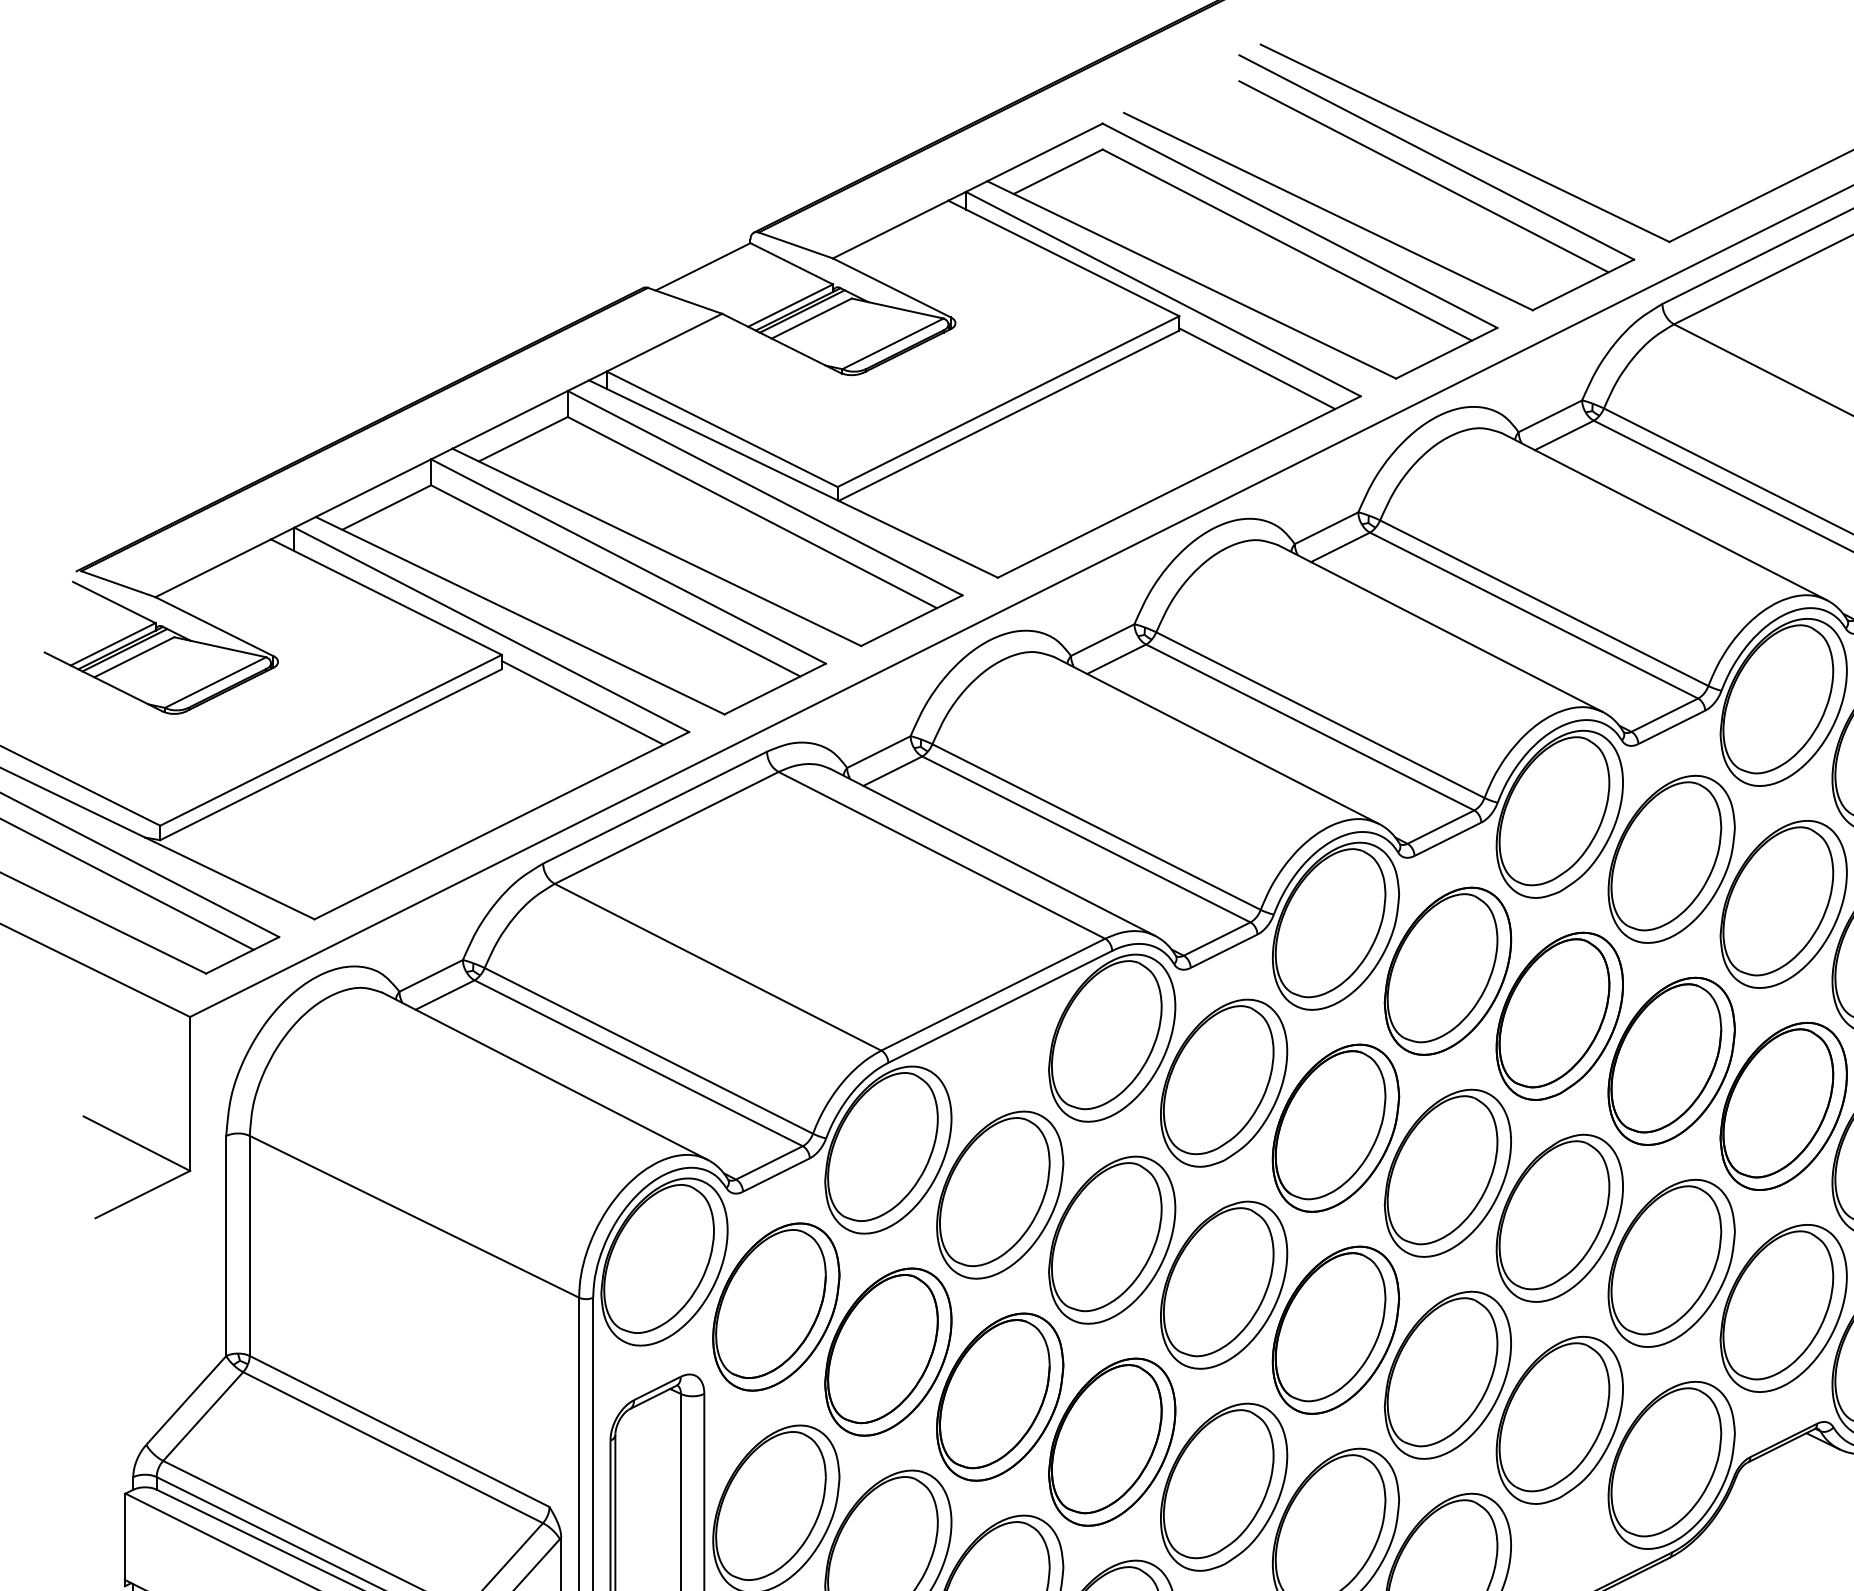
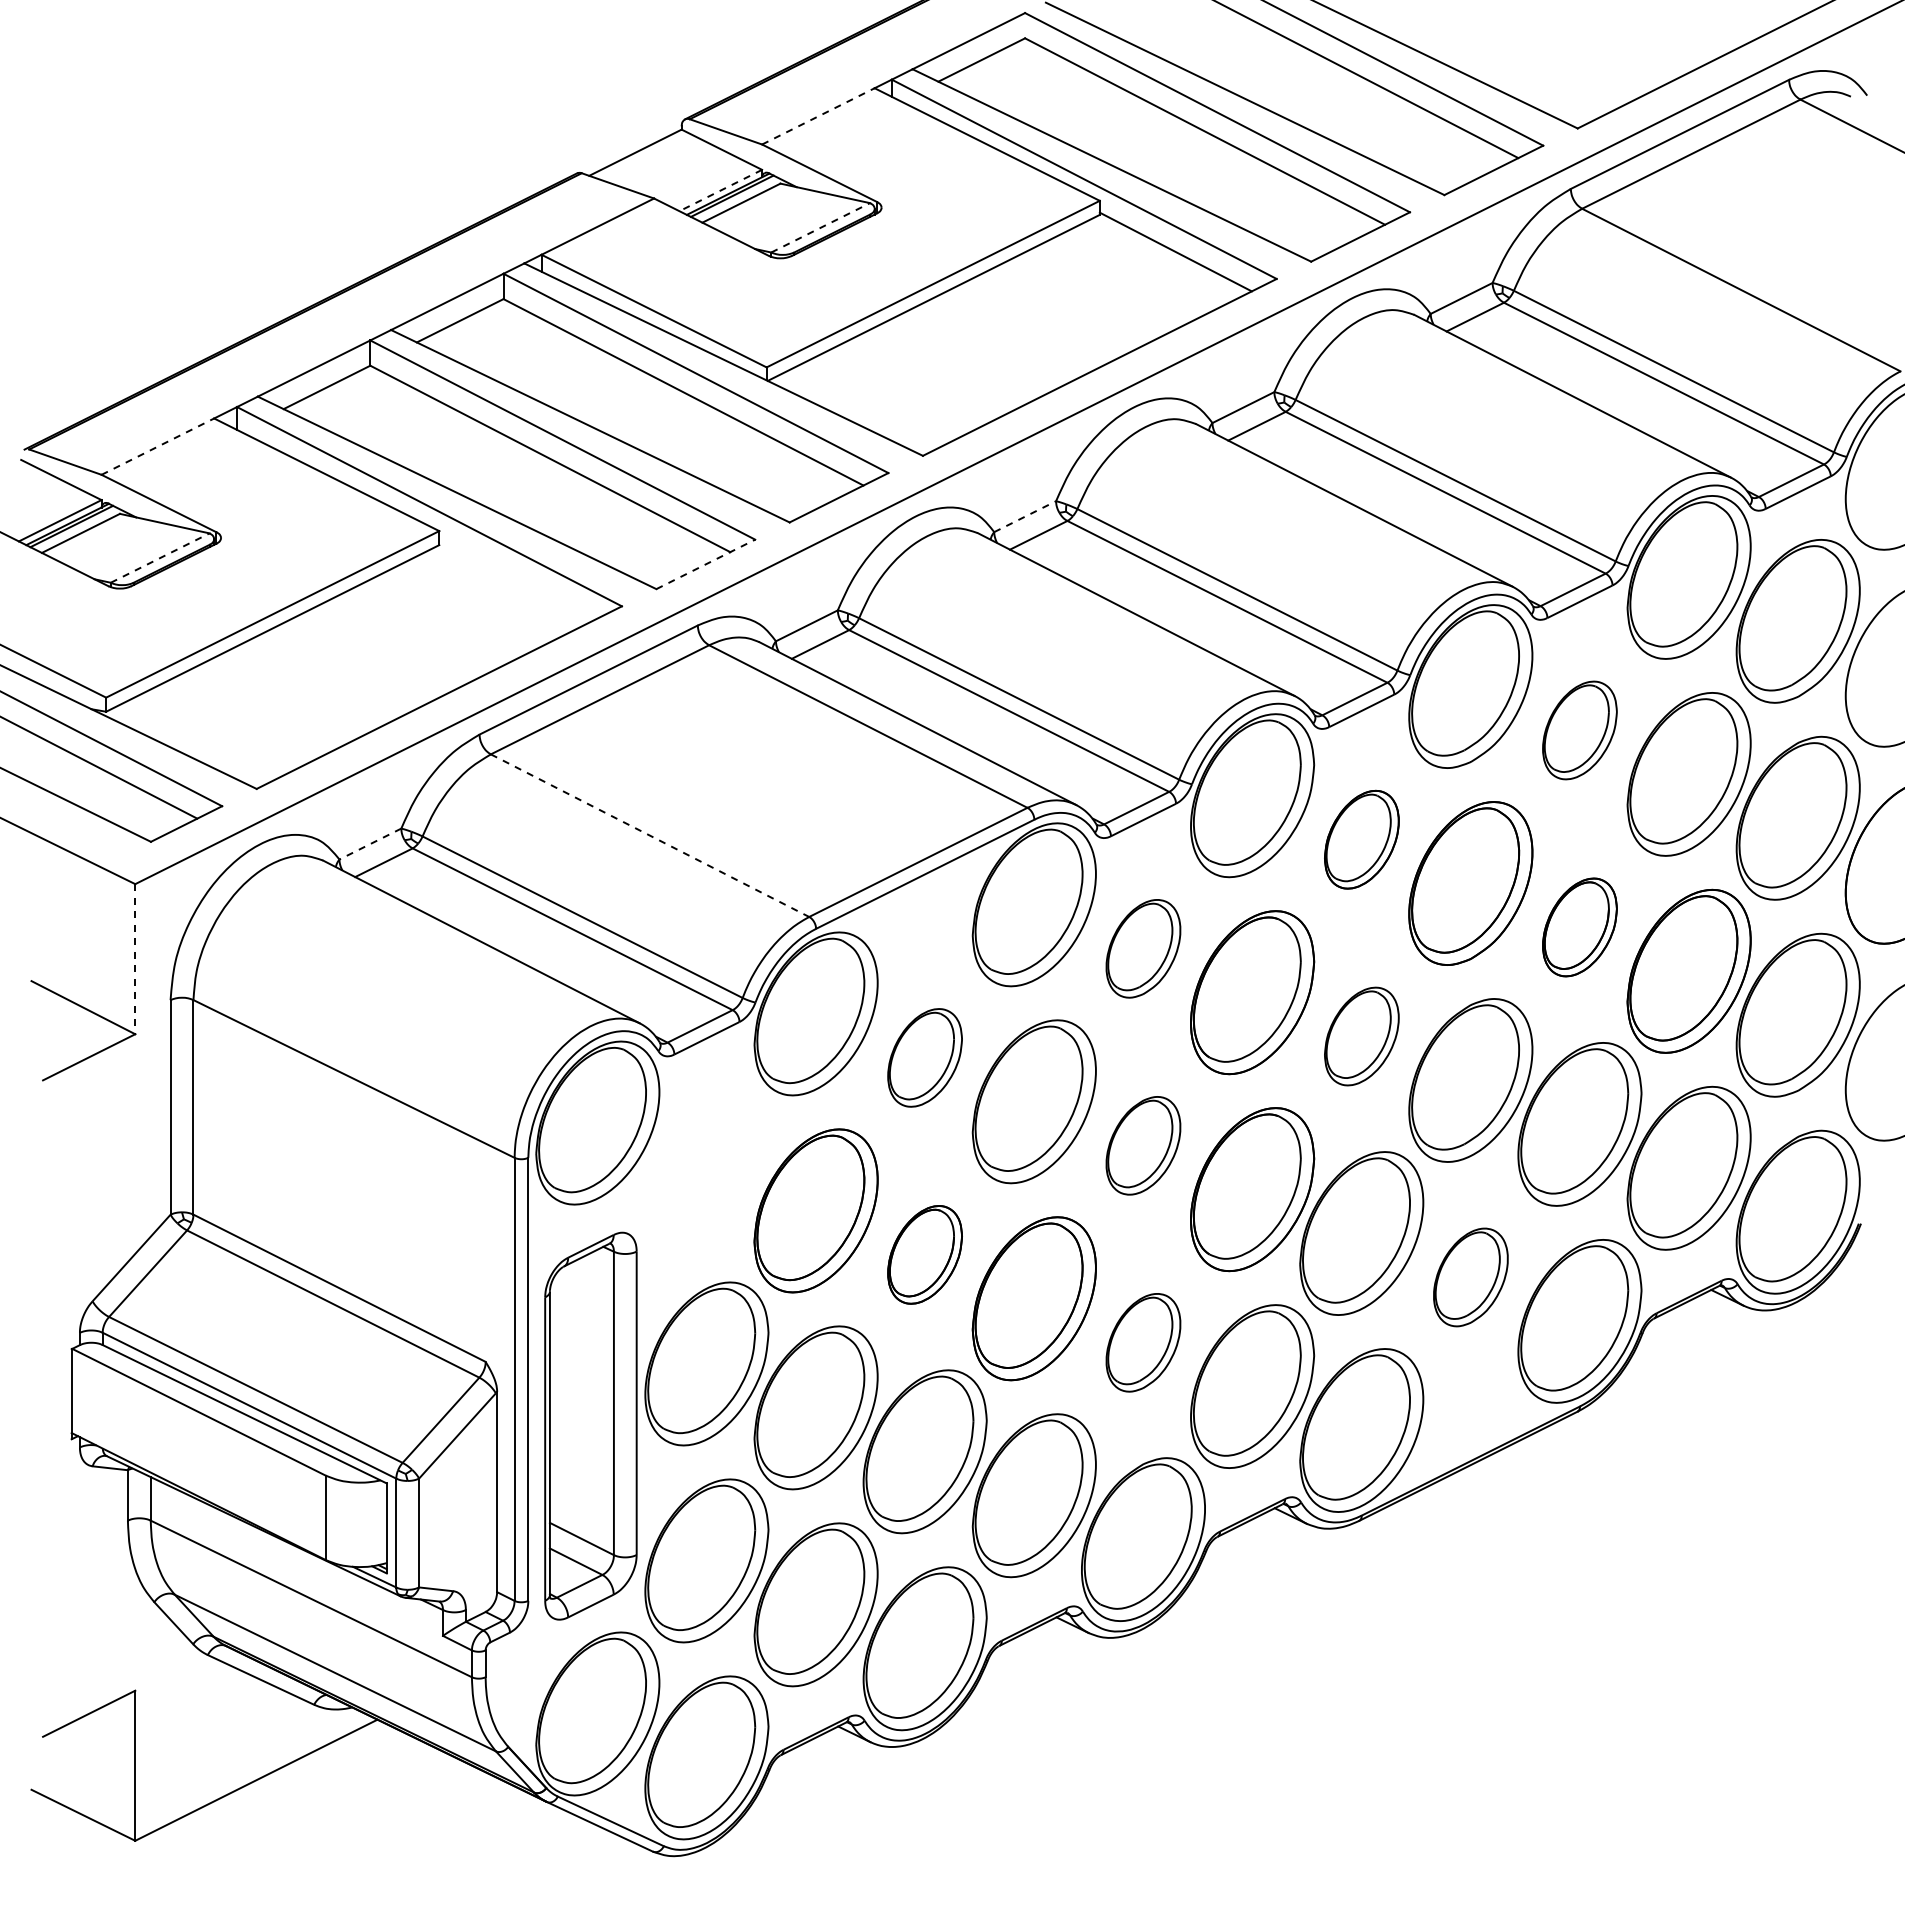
line: (890, 229) -> (818, 116), solid -> dashed
line: (790, 305) -> (720, 190), solid -> dashed
line: (893, 343) -> (821, 227), solid -> dashed
line: (212, 568) -> (157, 446), solid -> dashed
line: (1103, 639) -> (1025, 516), solid -> dashed
line: (215, 681) -> (160, 557), solid -> dashed
line: (775, 689) -> (706, 564), solid -> dashed
line: (583, 702) -> (518, 577), removed
part: (1671, 859) -> (1579, 730), size x0.6
line: (718, 967) -> (650, 835), solid -> dashed
part: (1447, 971) -> (1361, 839), size x0.6
line: (431, 976) -> (370, 844), solid -> dashed
part: (1671, 1061) -> (1579, 927), size x0.6
part: (1224, 1082) -> (1143, 948), size x0.6
line: (190, 1094) -> (135, 959), solid -> dashed
part: (1447, 1173) -> (1361, 1036), size x0.6
part: (999, 1194) -> (924, 1057), size x0.6
part: (1224, 1285) -> (1143, 1145), size x0.6
part: (775, 1306) -> (706, 1166), removed
part: (999, 1396) -> (924, 1254), size x0.6
part: (1559, 1420) -> (1470, 1277), size x0.6
part: (1224, 1487) -> (1143, 1342), size x0.6

